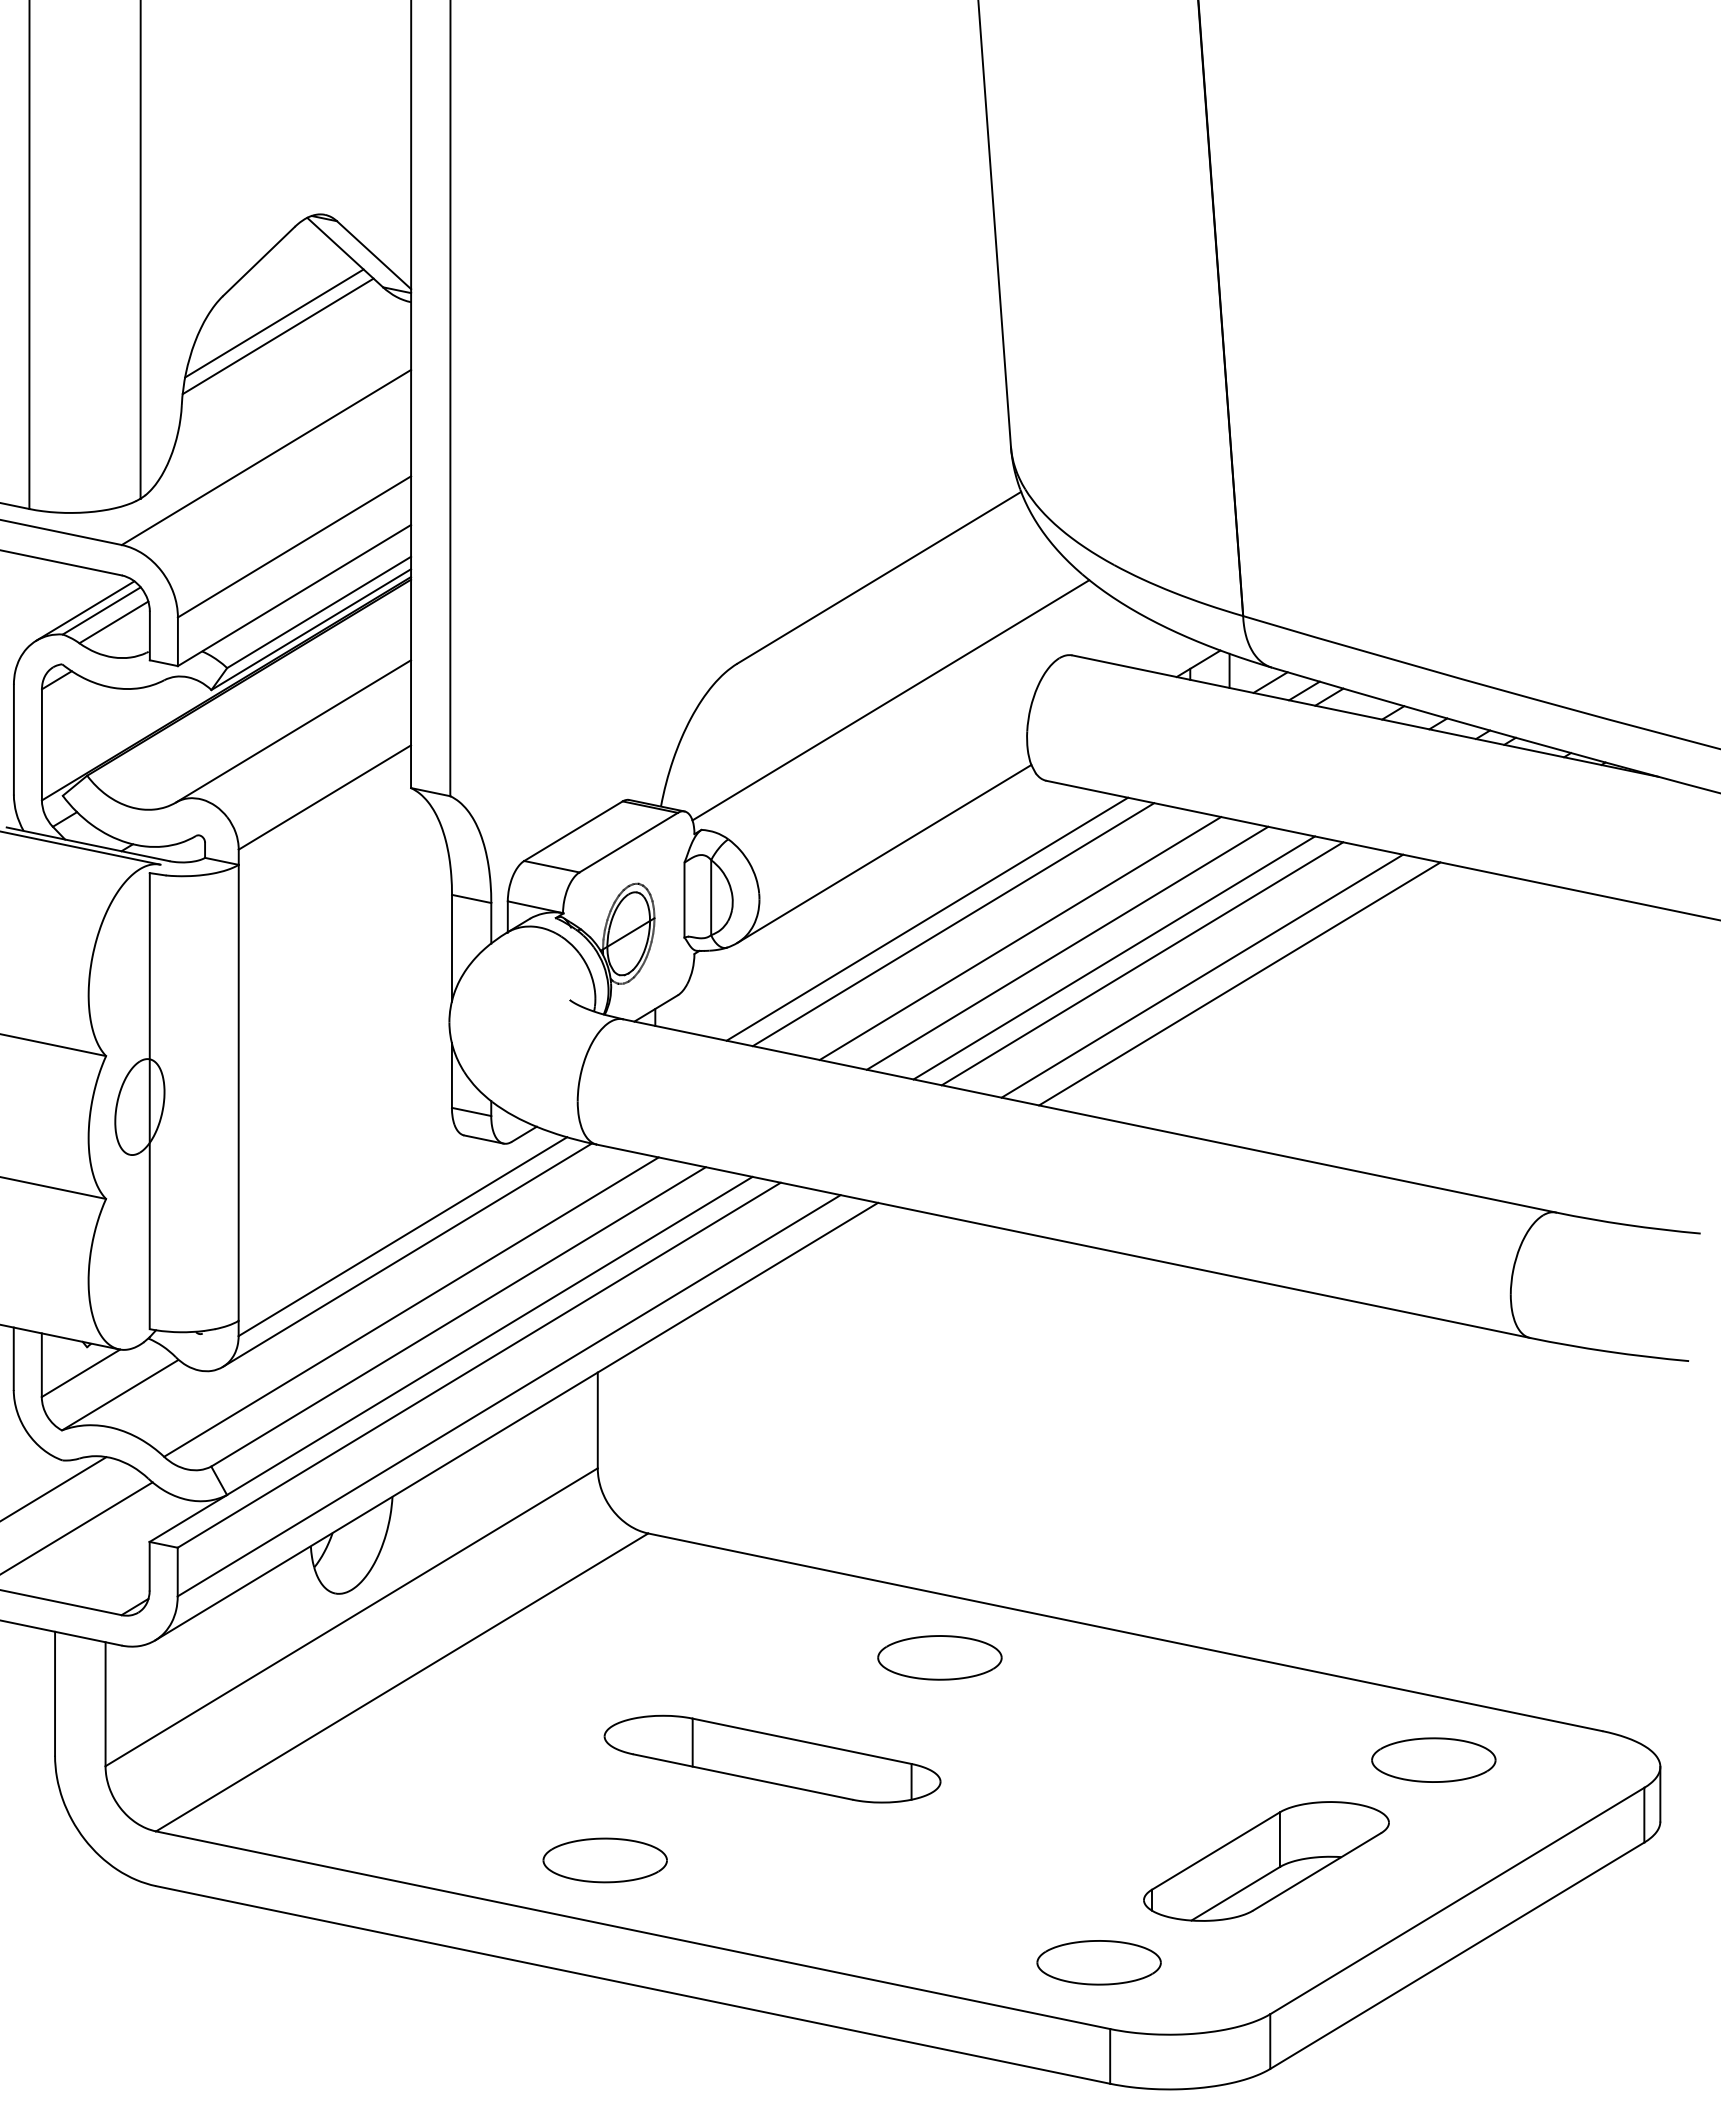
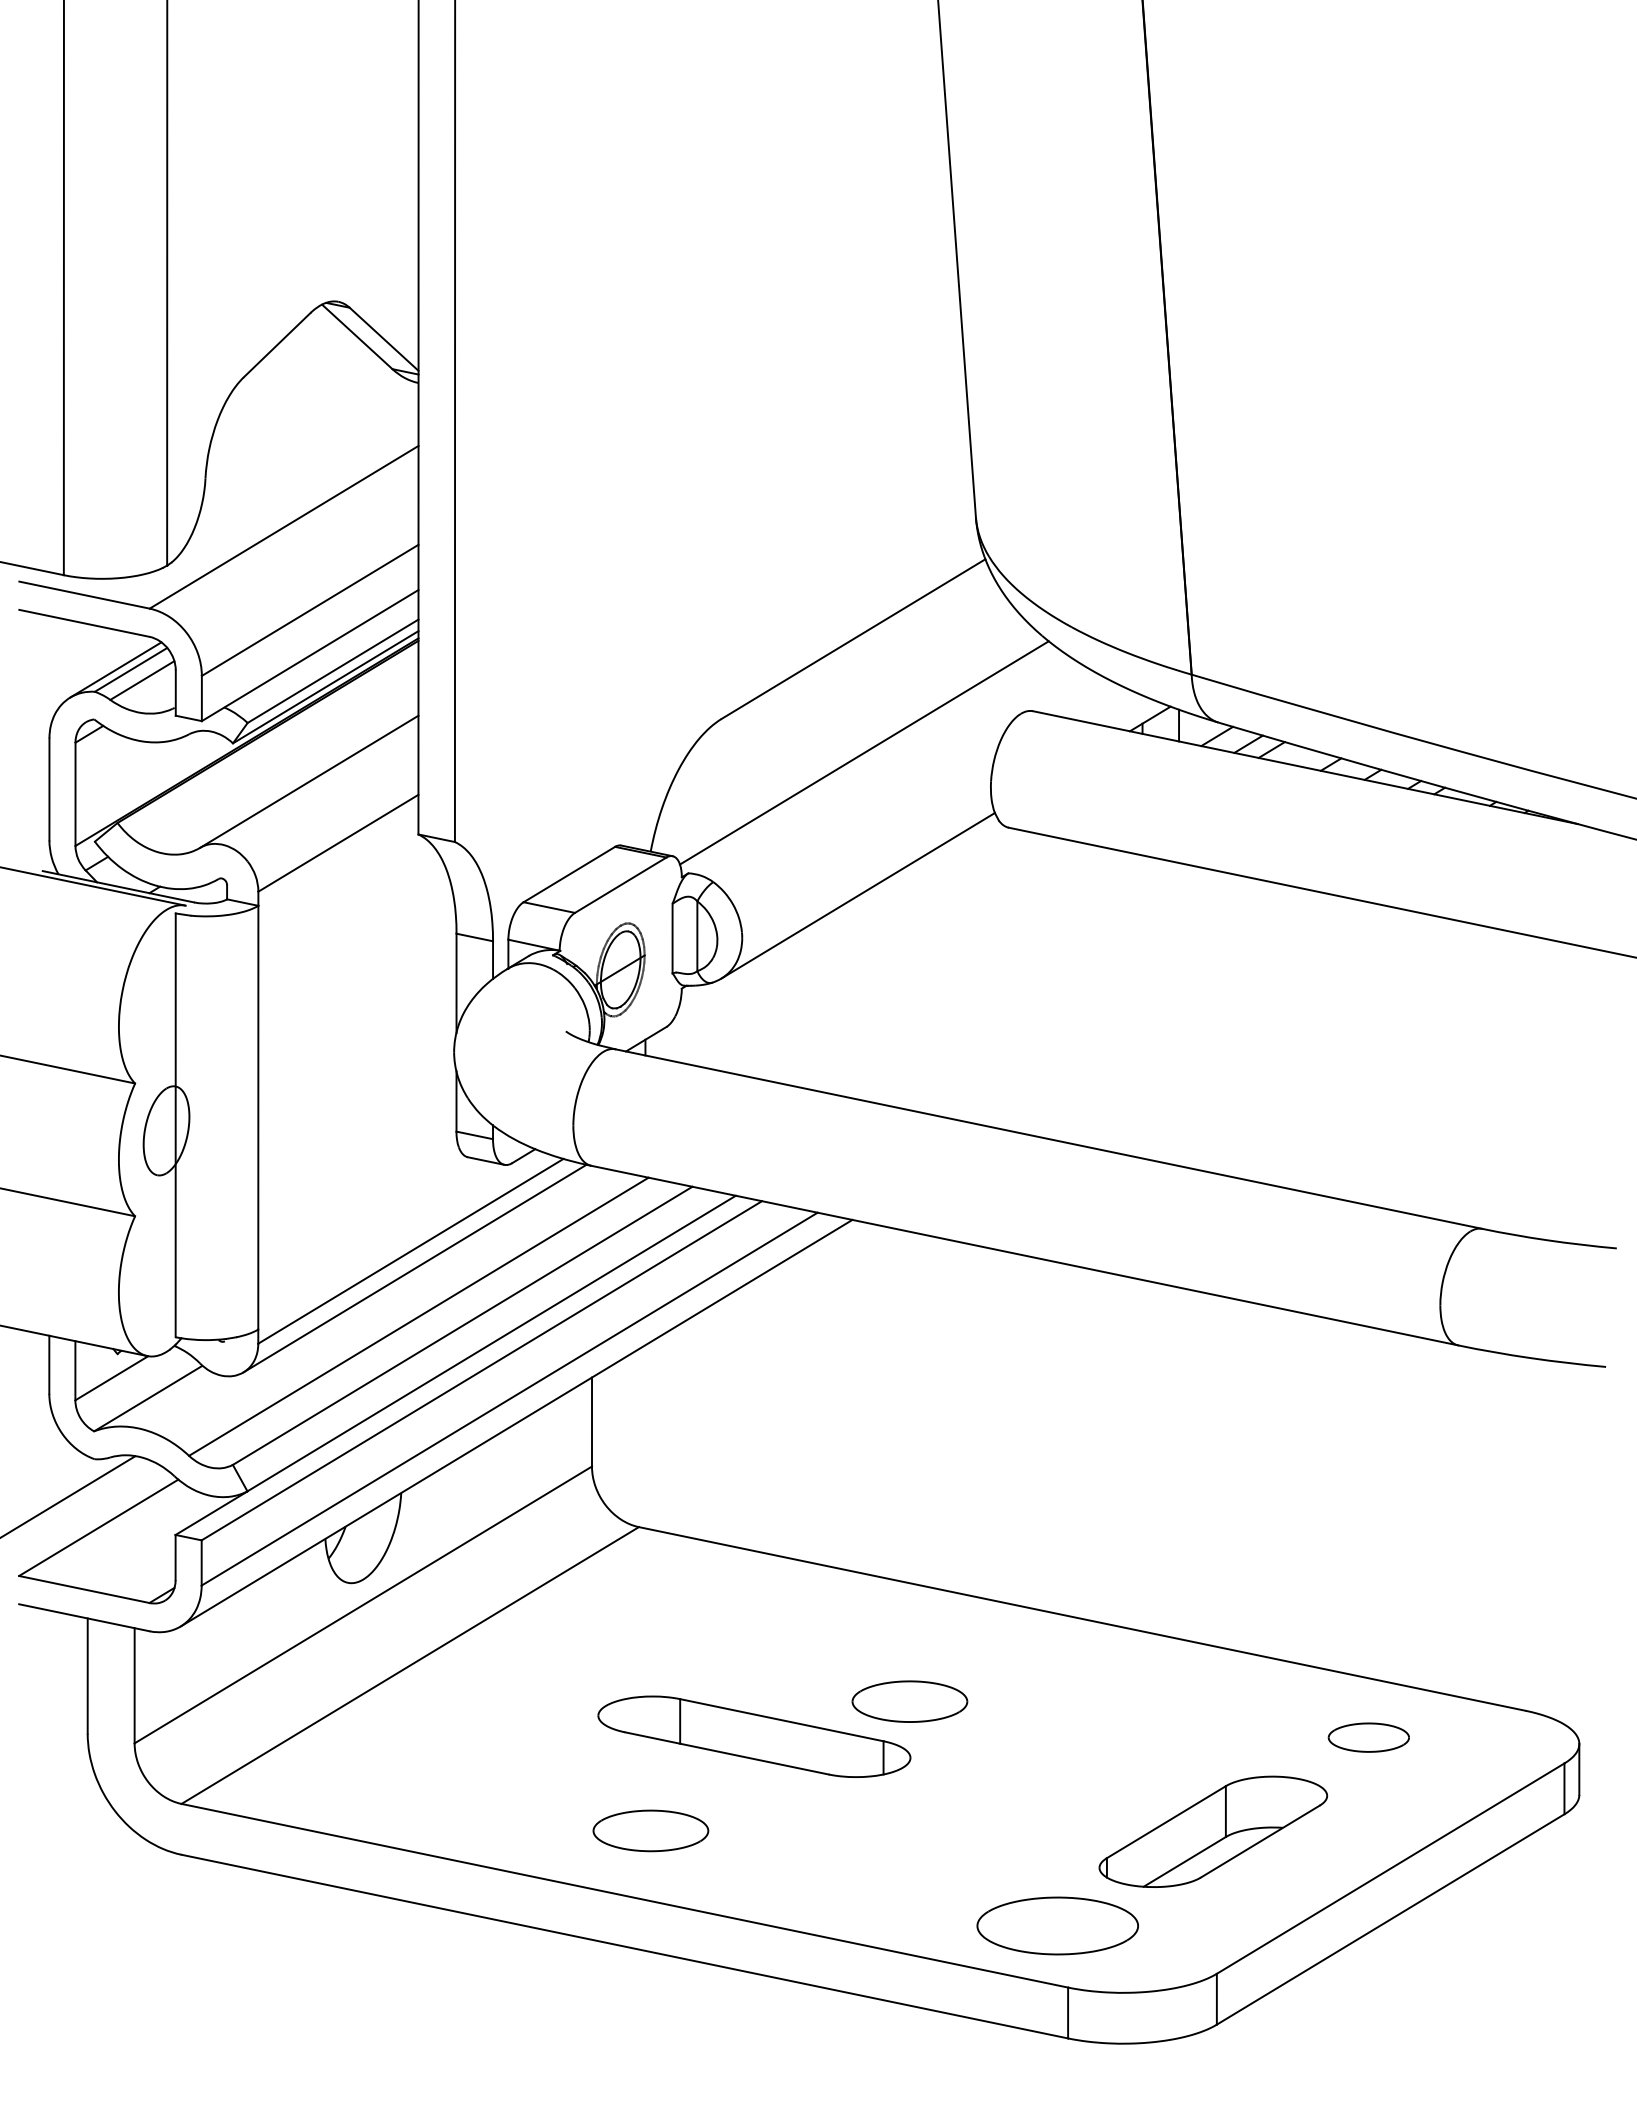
line: (274, 323) -> (291, 402), removed
line: (277, 336) -> (294, 414), removed
line: (926, 919) -> (897, 956), removed
line: (953, 924) -> (922, 961), removed
line: (1020, 938) -> (984, 974), removed
line: (1067, 948) -> (1028, 983), removed
line: (1113, 958) -> (1071, 992), removed
line: (1141, 963) -> (1097, 997), removed
line: (1202, 976) -> (1153, 1009), removed
line: (1239, 983) -> (1188, 1016), removed
part: (939, 1657) -> (909, 1701), moved
part: (1433, 1759) -> (1368, 1737), size x0.7
part: (604, 1859) -> (650, 1830), moved
part: (1098, 1962) -> (1057, 1925), size x1.4

